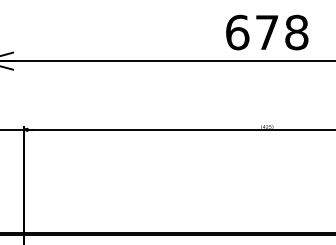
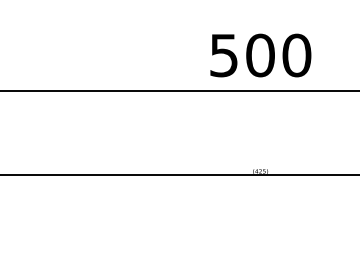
text: (267, 32) -> (260, 55), 678 -> 500

